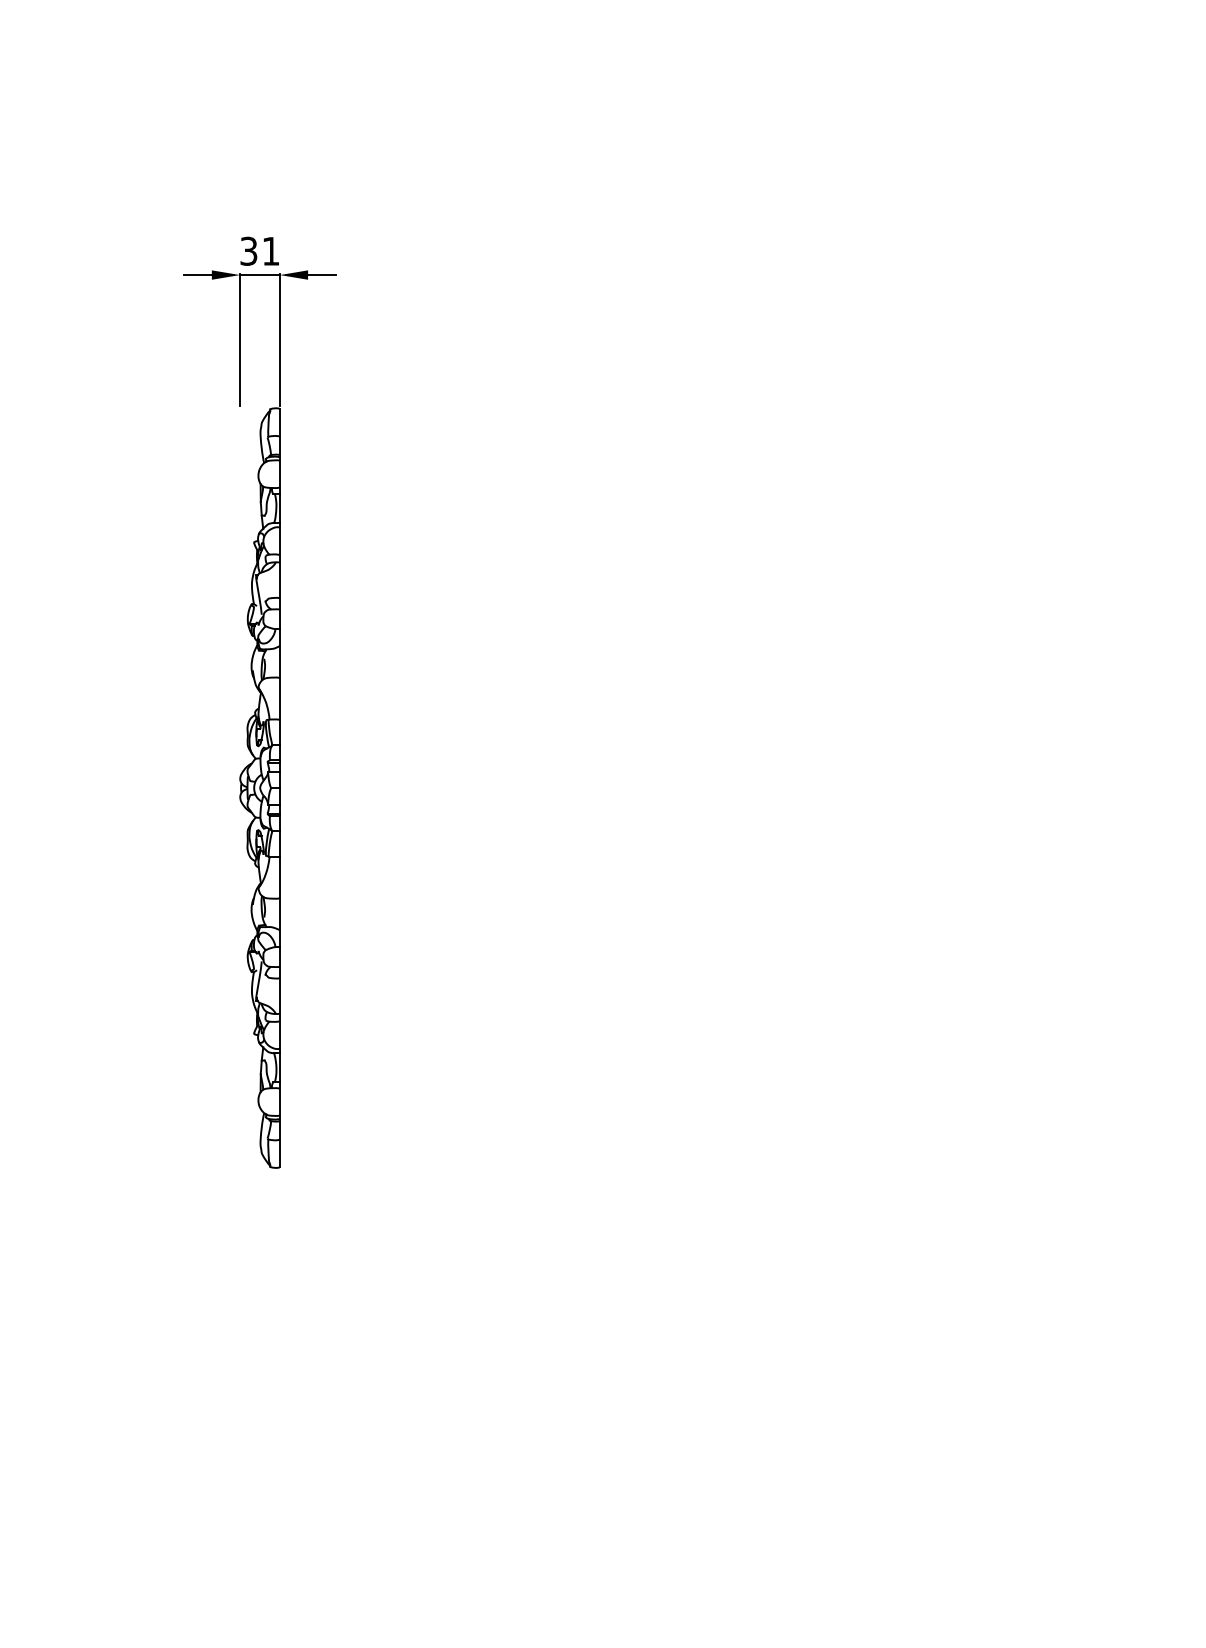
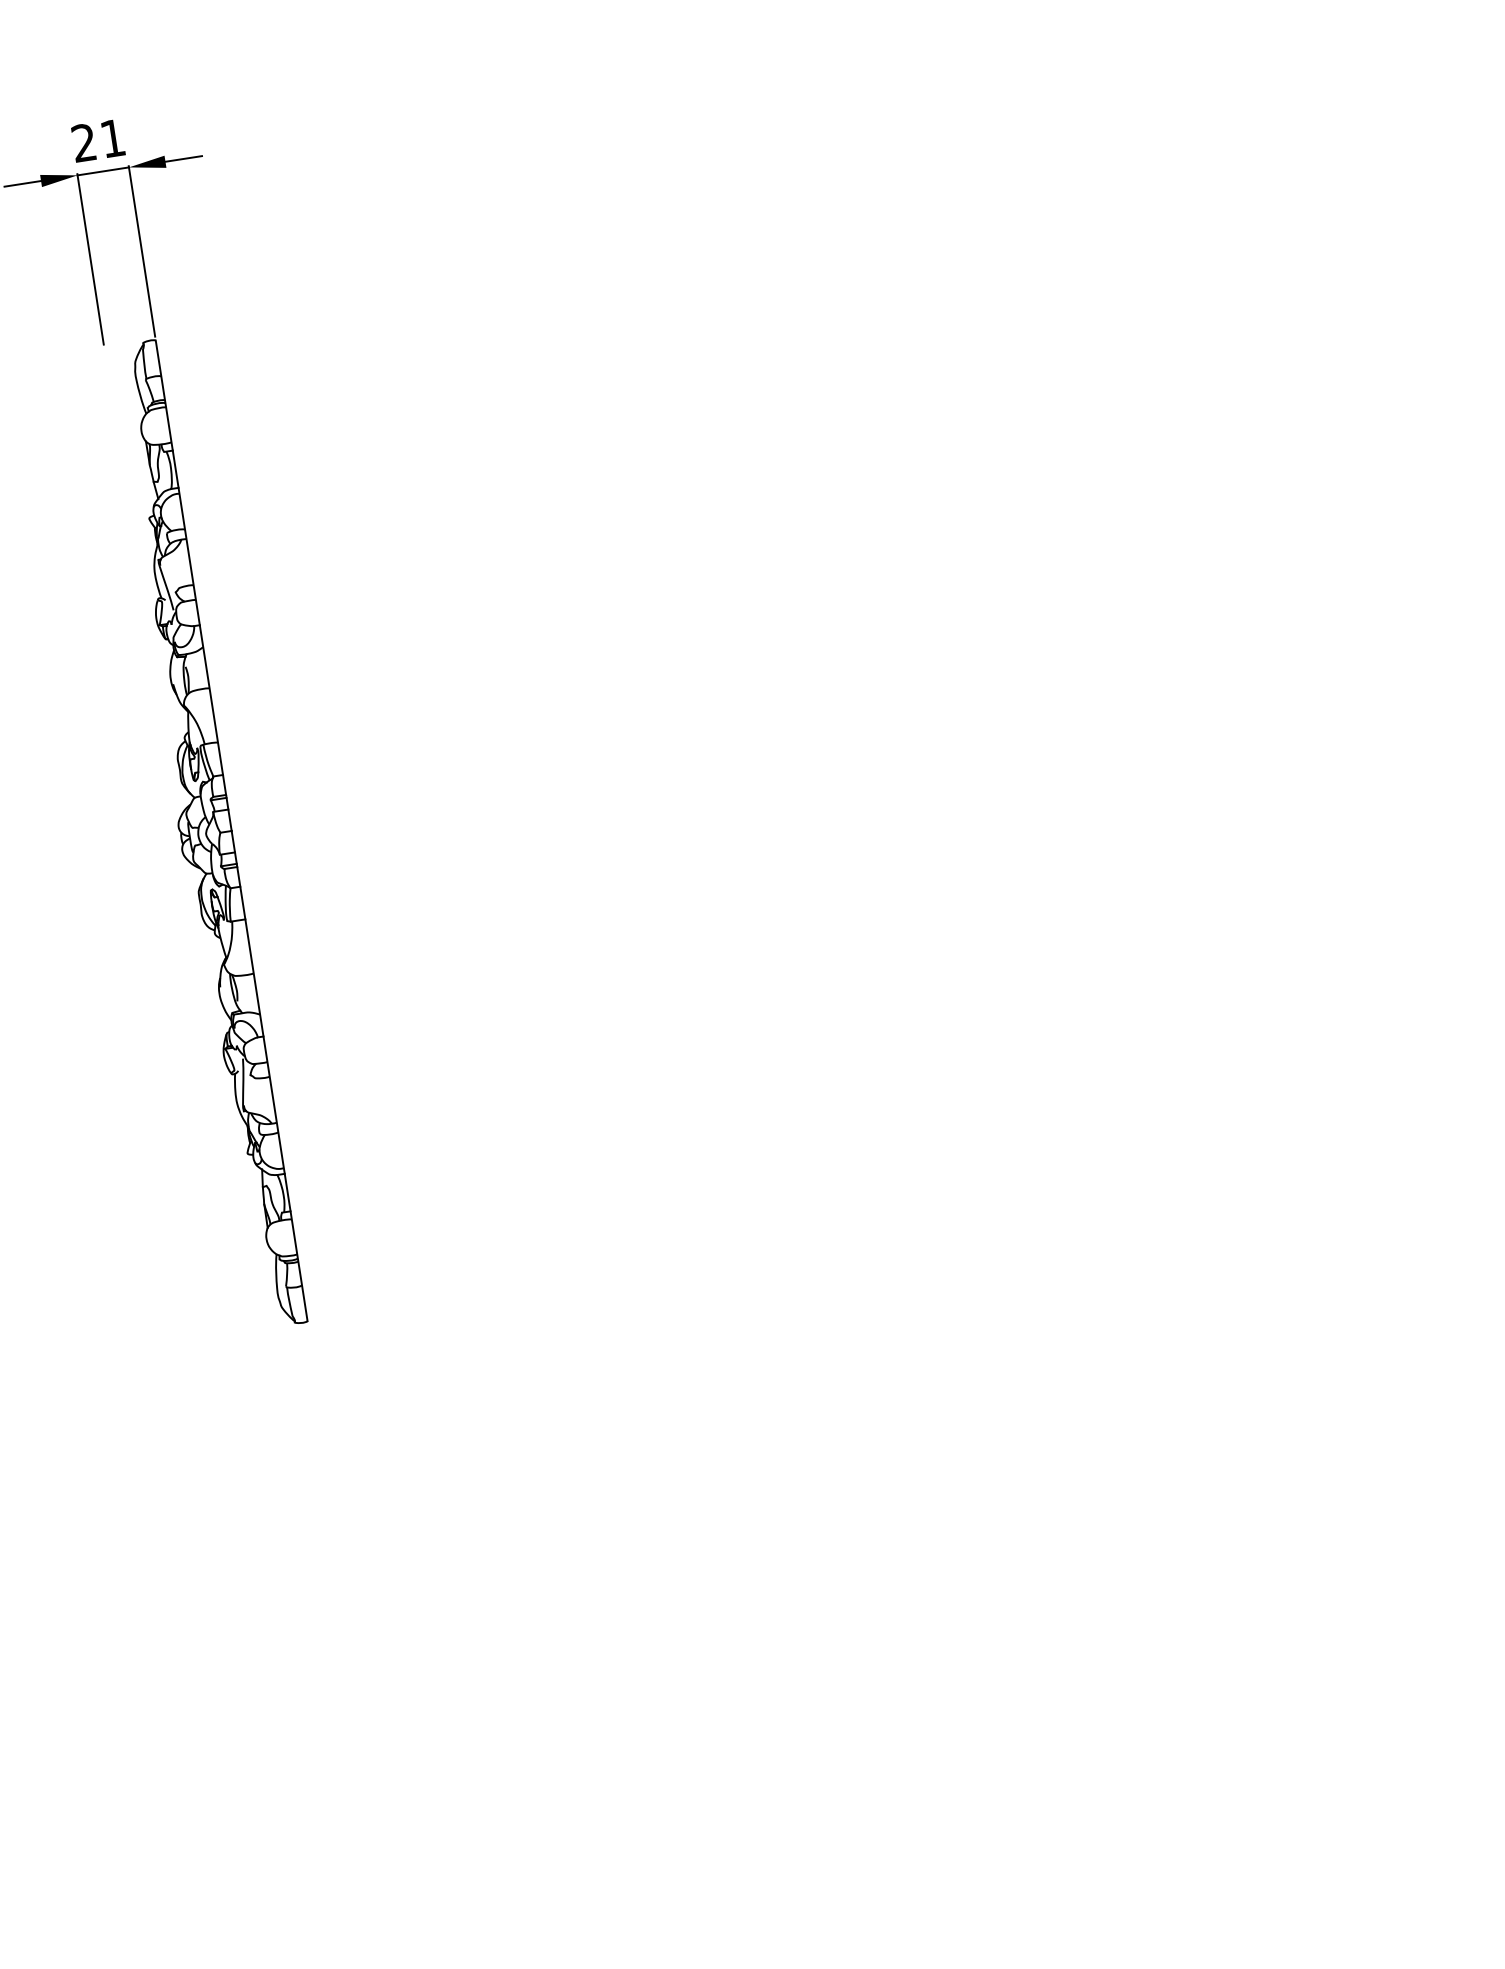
text: (248, 251) -> (83, 143), 31 -> 21

